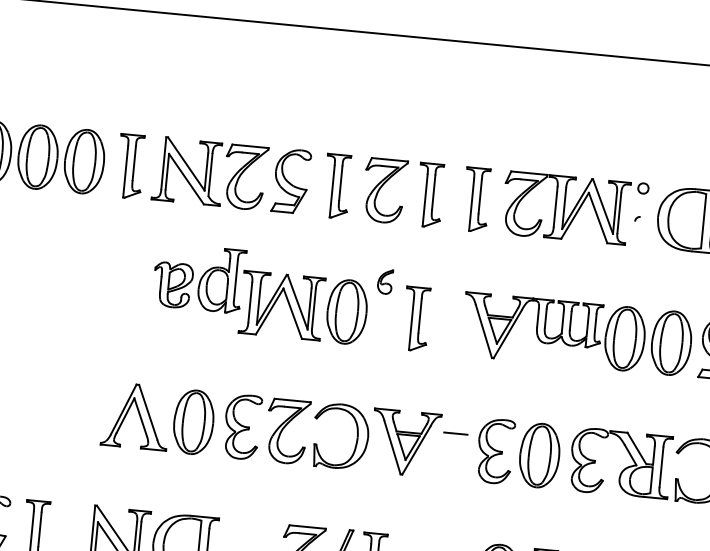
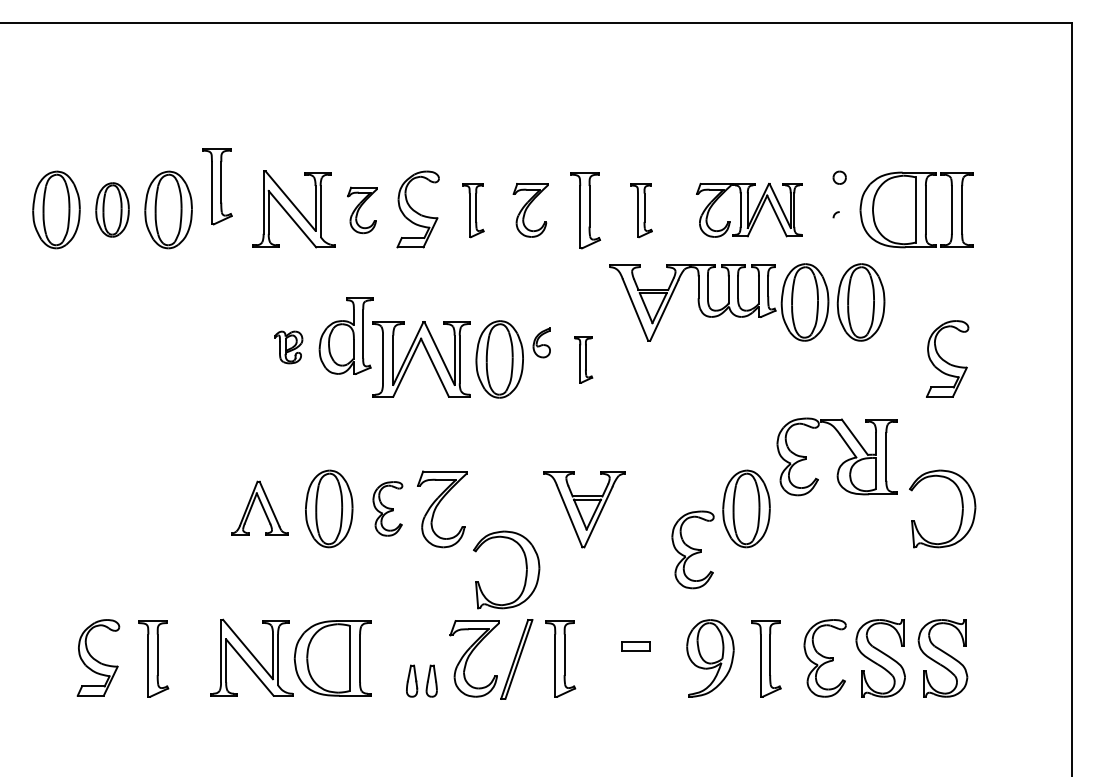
part: (38, 156) -> (112, 209), size x0.7
part: (130, 166) -> (217, 186), moved
part: (245, 177) -> (362, 210), size x0.6
part: (337, 186) -> (473, 210), size x0.7
part: (384, 190) -> (530, 210), size x0.7
part: (476, 199) -> (641, 210), size x0.7
part: (565, 208) -> (748, 210), size x0.7
part: (384, 281) -> (541, 342), moved
part: (172, 285) -> (288, 347), size x0.6
part: (416, 318) -> (583, 359), size x0.6
part: (579, 339) -> (750, 308), moved
part: (136, 415) -> (259, 507), size x0.7
part: (242, 426) -> (387, 508), size x0.7
line: (455, 433) -> (643, 492), removed
part: (356, 439) -> (525, 571), moved
part: (494, 450) -> (692, 549), moved
part: (624, 468) -> (842, 462), moved

